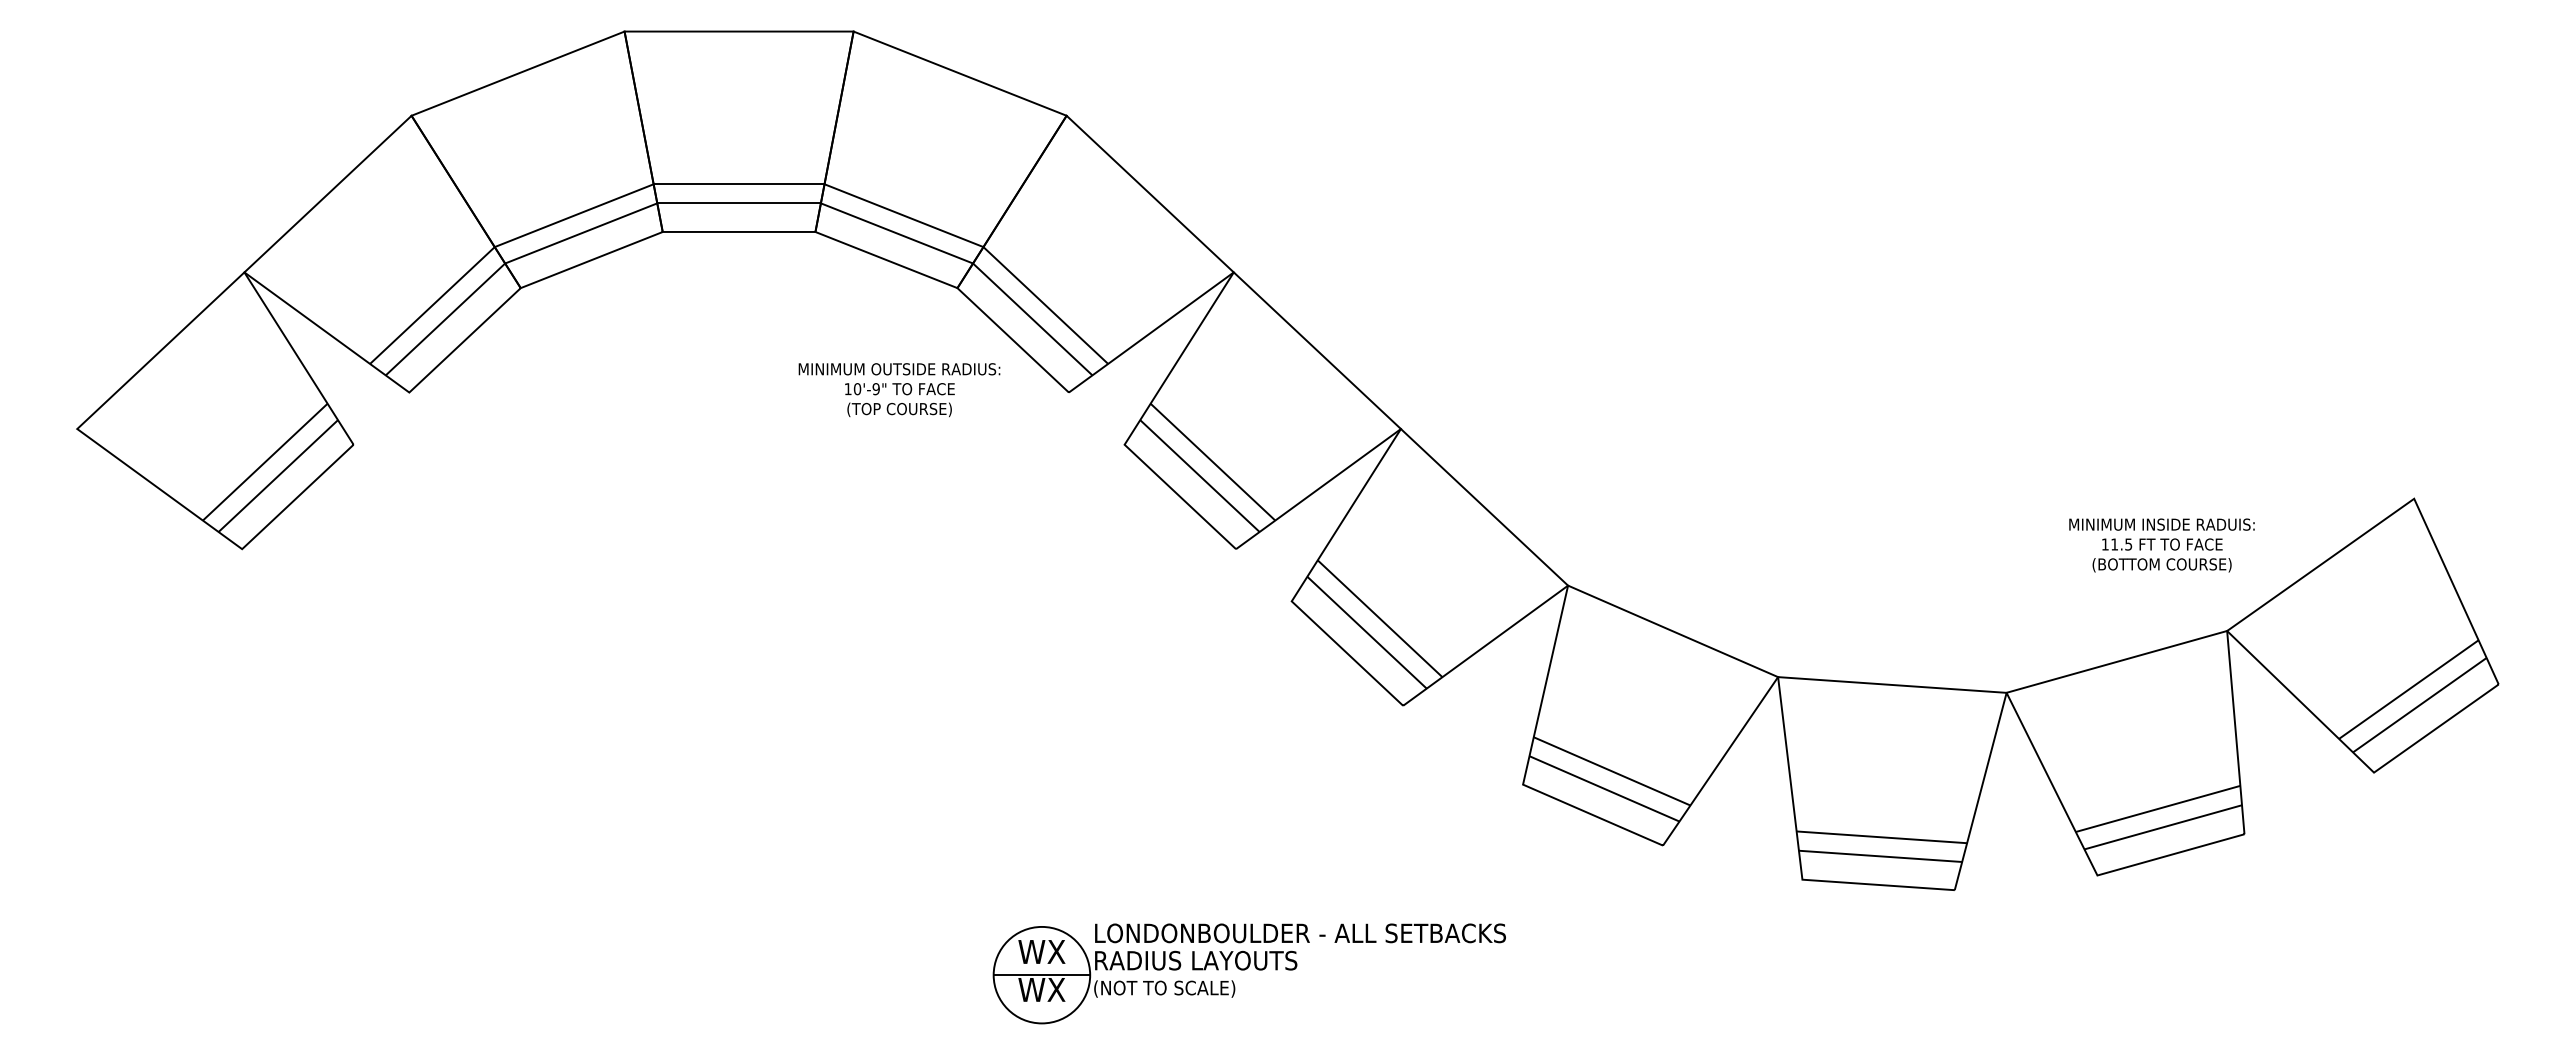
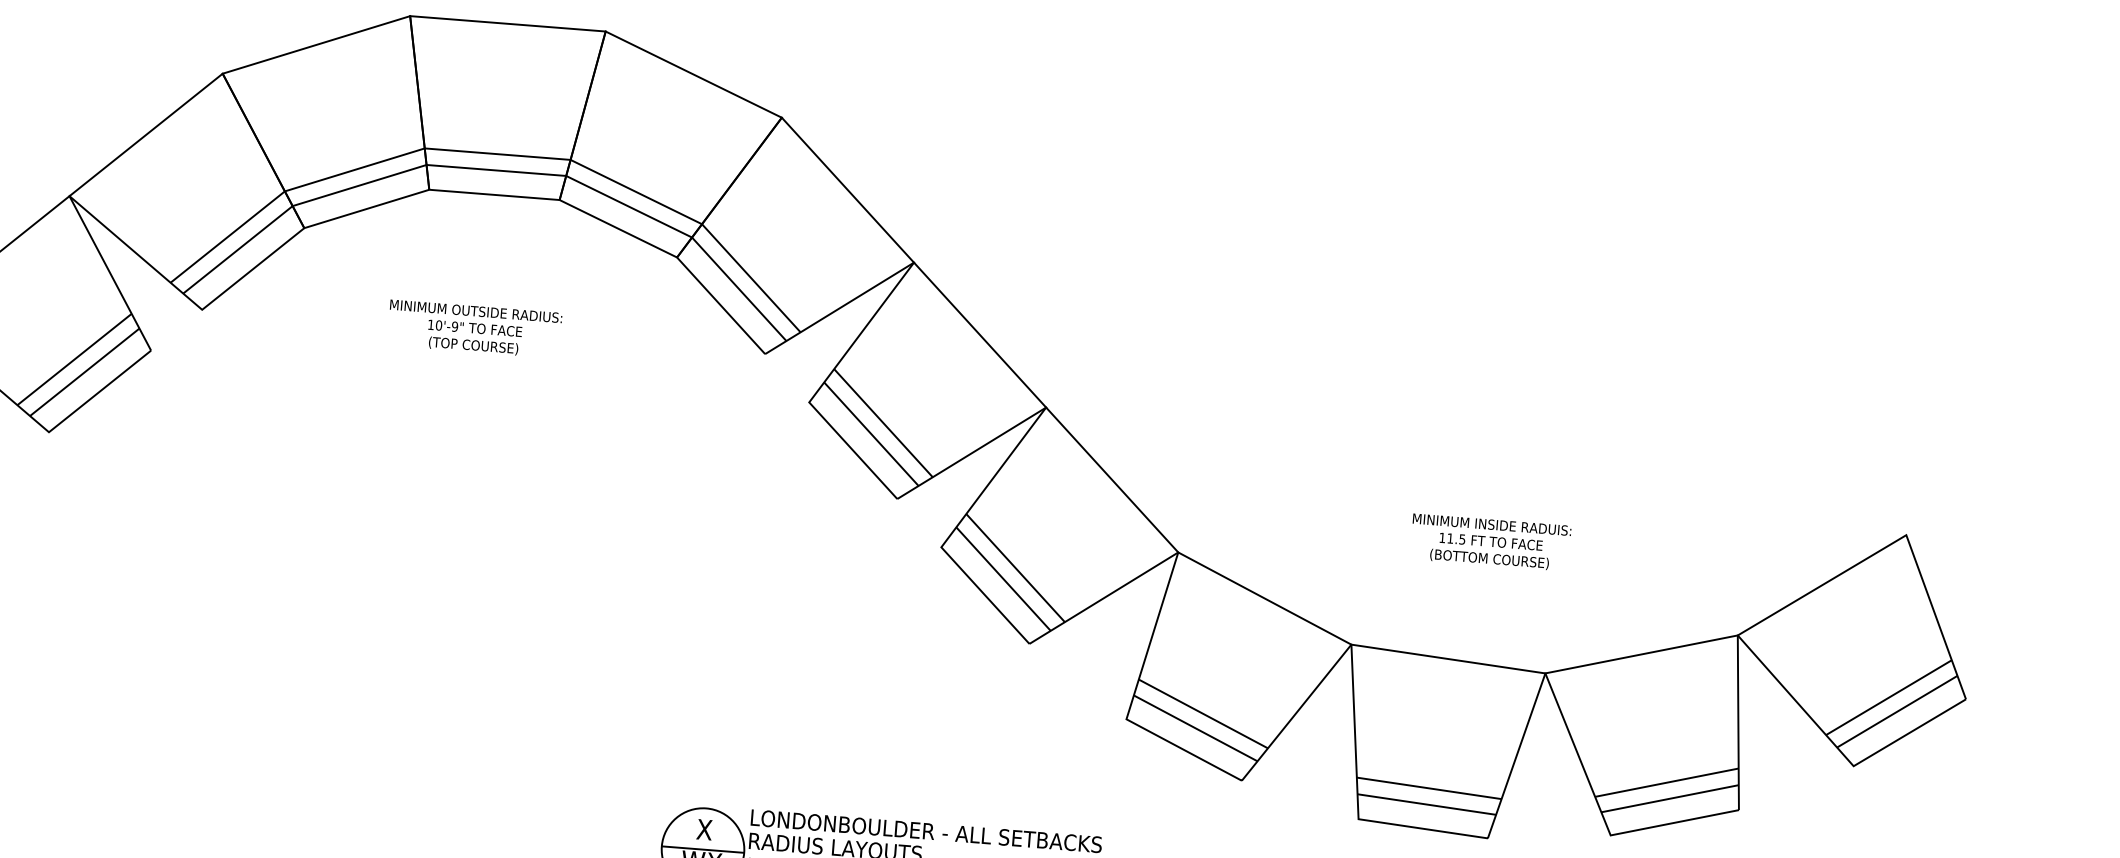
text: (899, 390) -> (474, 329), moved
text: (2161, 545) -> (1490, 542), moved
text: (1041, 951) -> (704, 829), WX -> X

